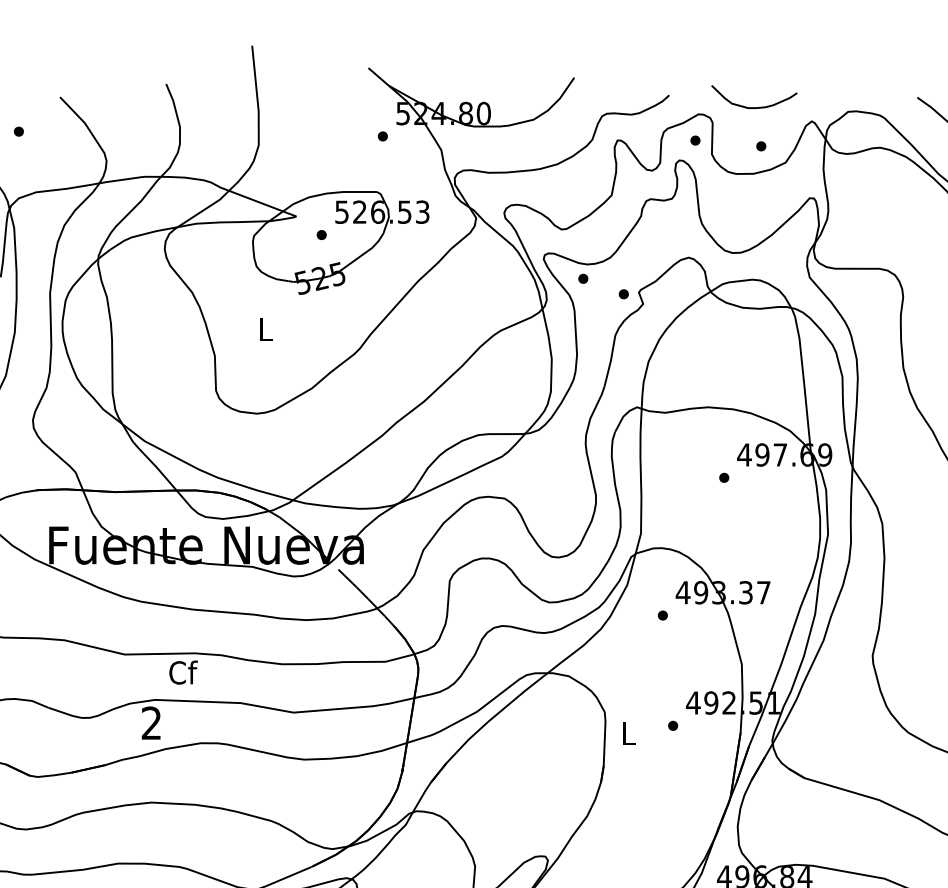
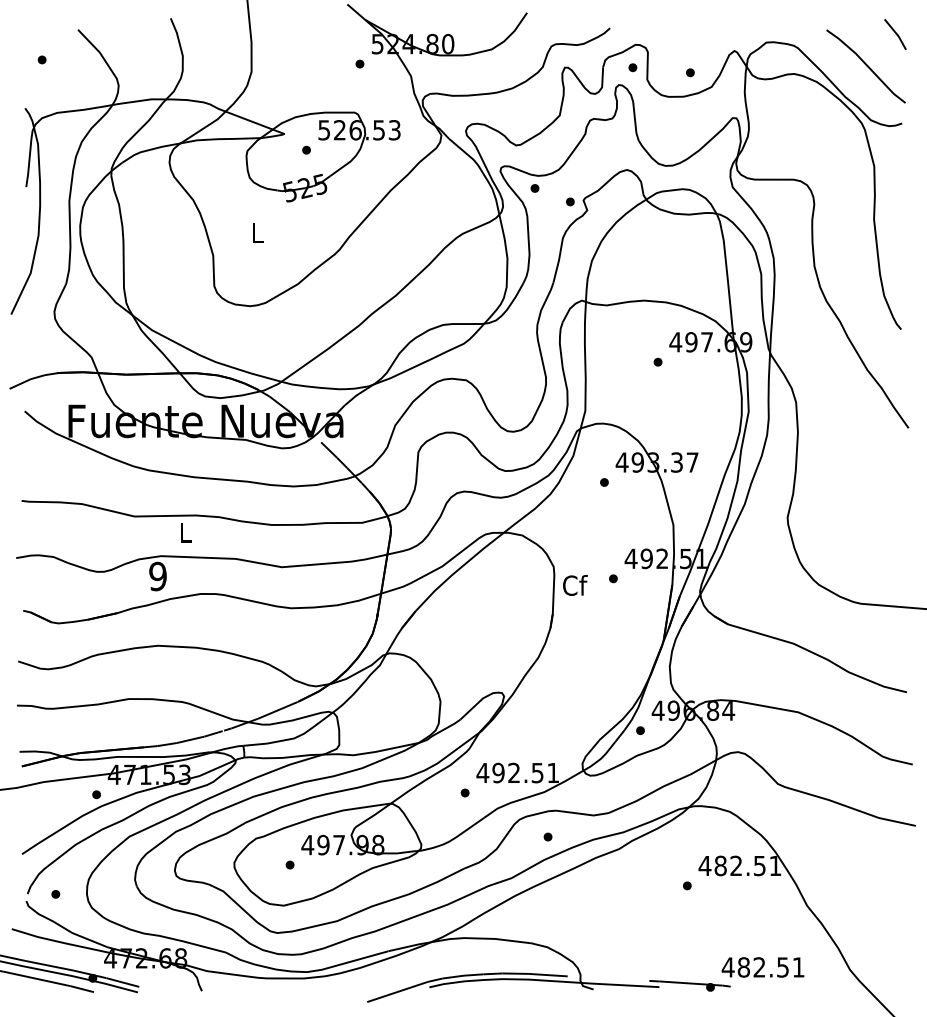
curve: (753, 107) -> (683, 38), removed
text: (183, 671) -> (185, 531), Cf -> L
text: (151, 723) -> (157, 576), 2 -> 9
text: (629, 732) -> (575, 584), L -> Cf

